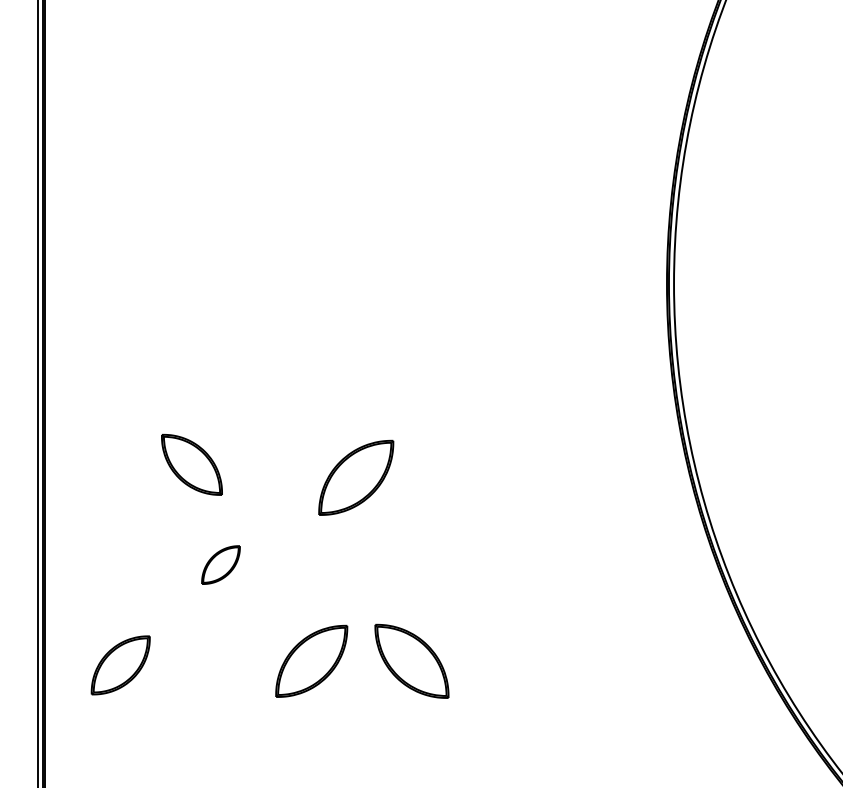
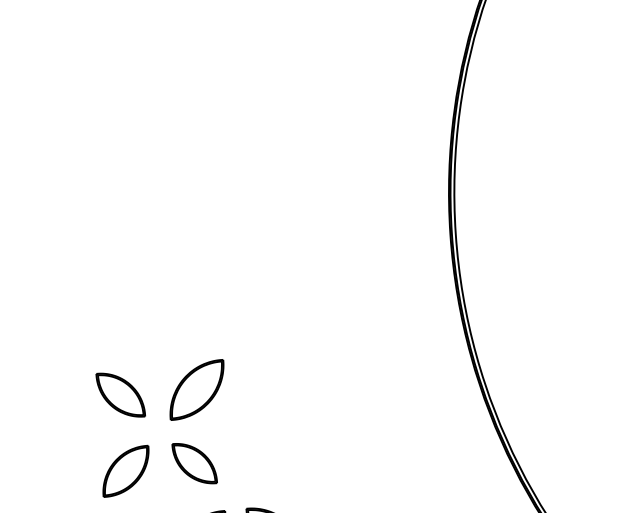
part: (191, 464) -> (120, 394), moved
part: (356, 477) -> (197, 389), moved
part: (311, 560) -> (194, 463), added
part: (220, 564) -> (125, 470), size x1.67

